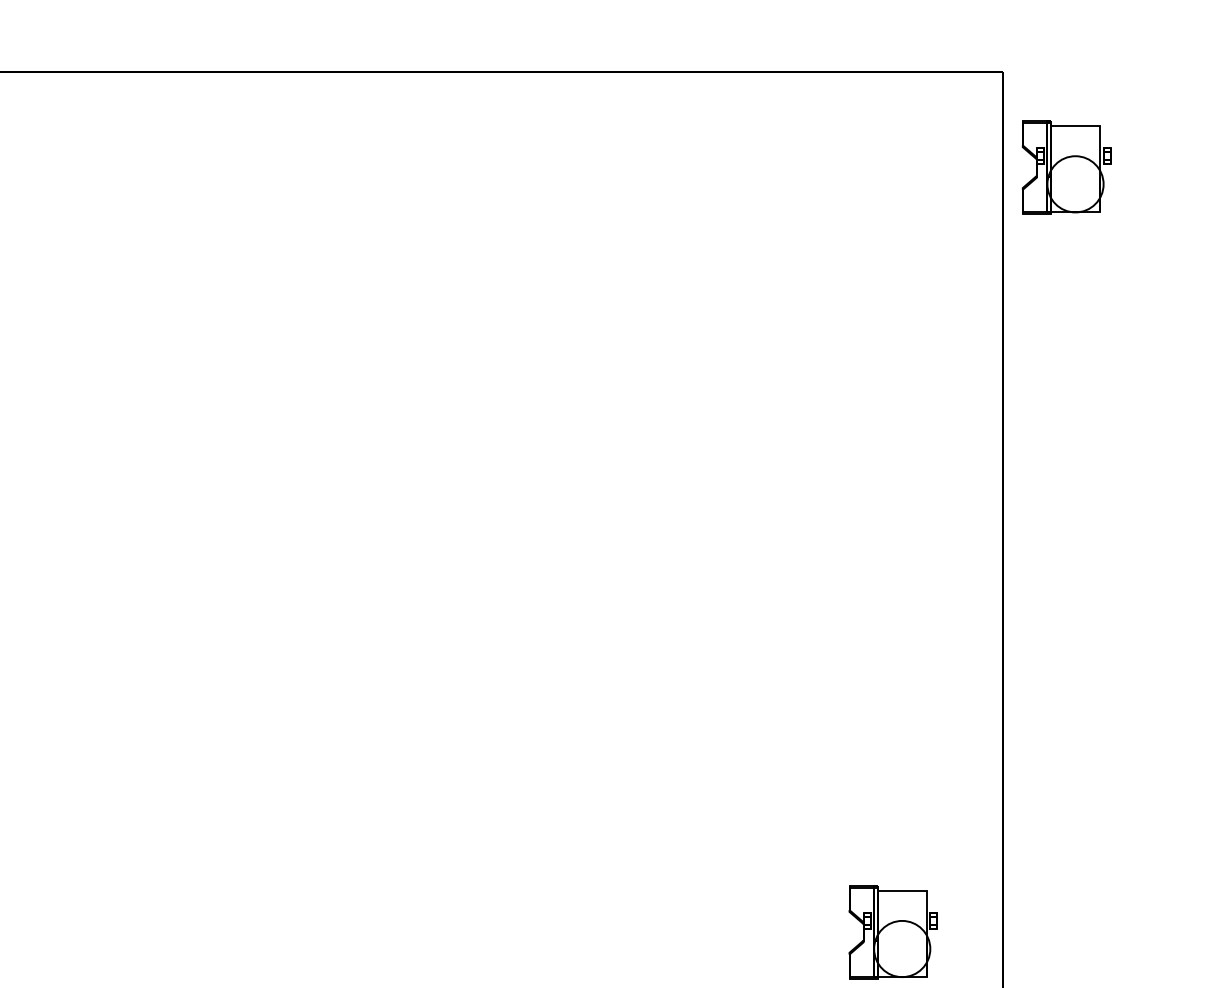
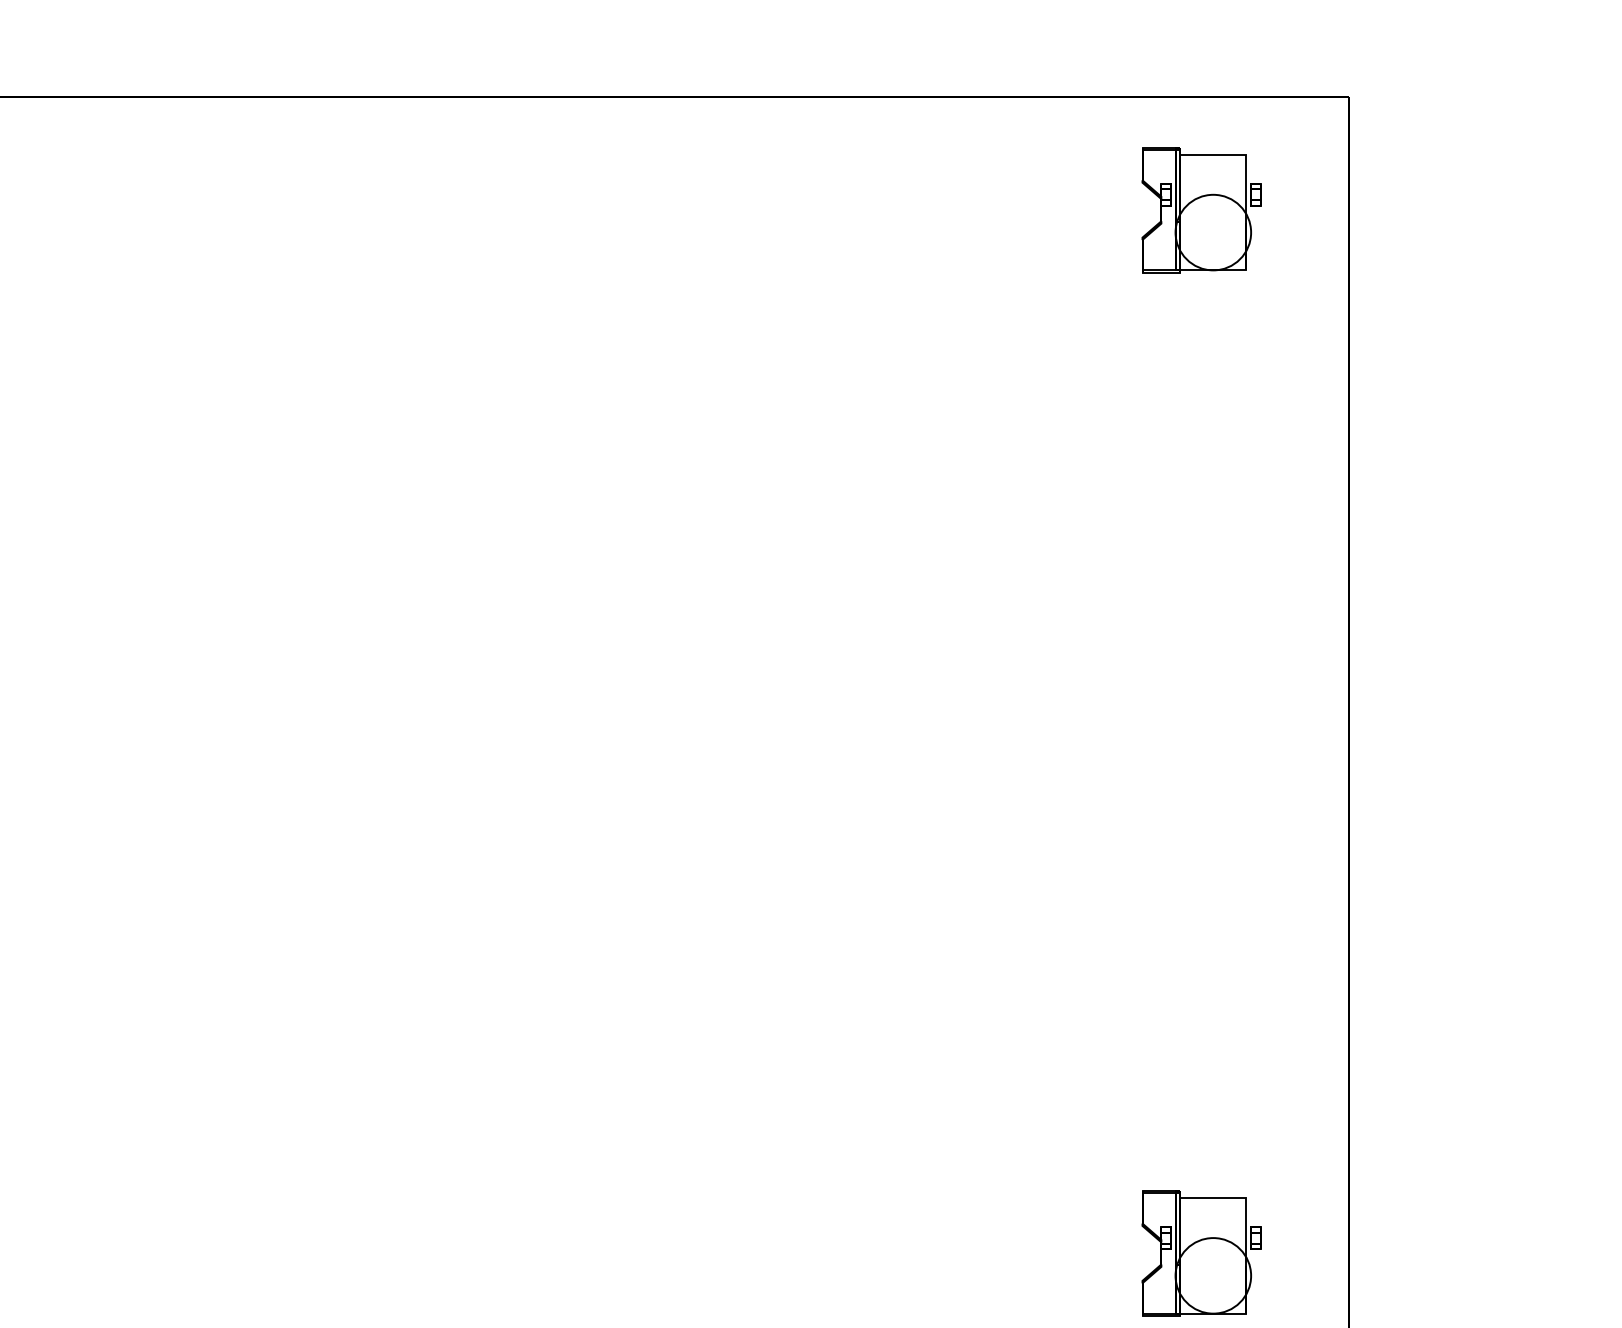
part: (1066, 167) -> (1201, 210), moved

